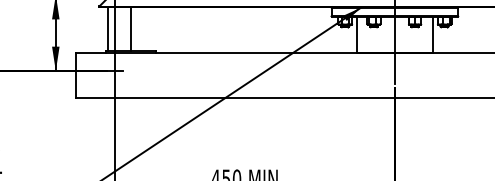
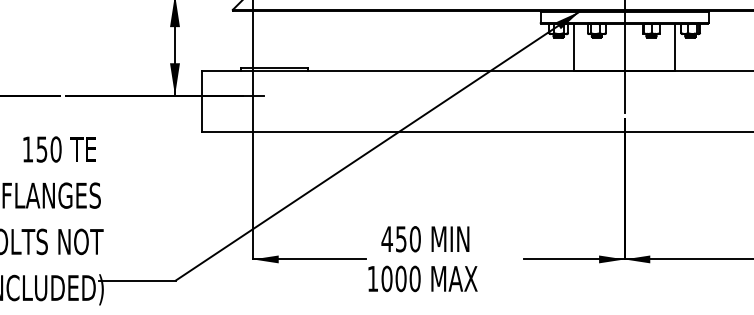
line: (108, 28) -> (244, 39), removed
line: (130, 28) -> (274, 39), removed

